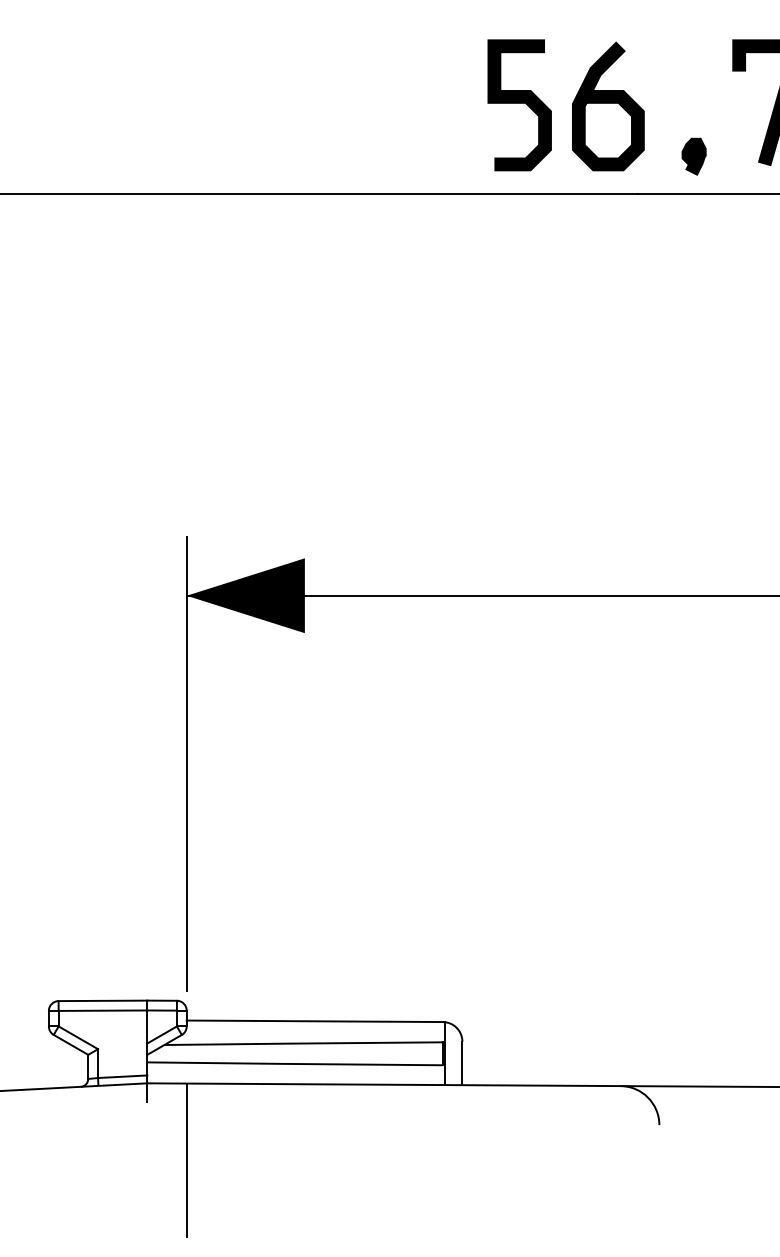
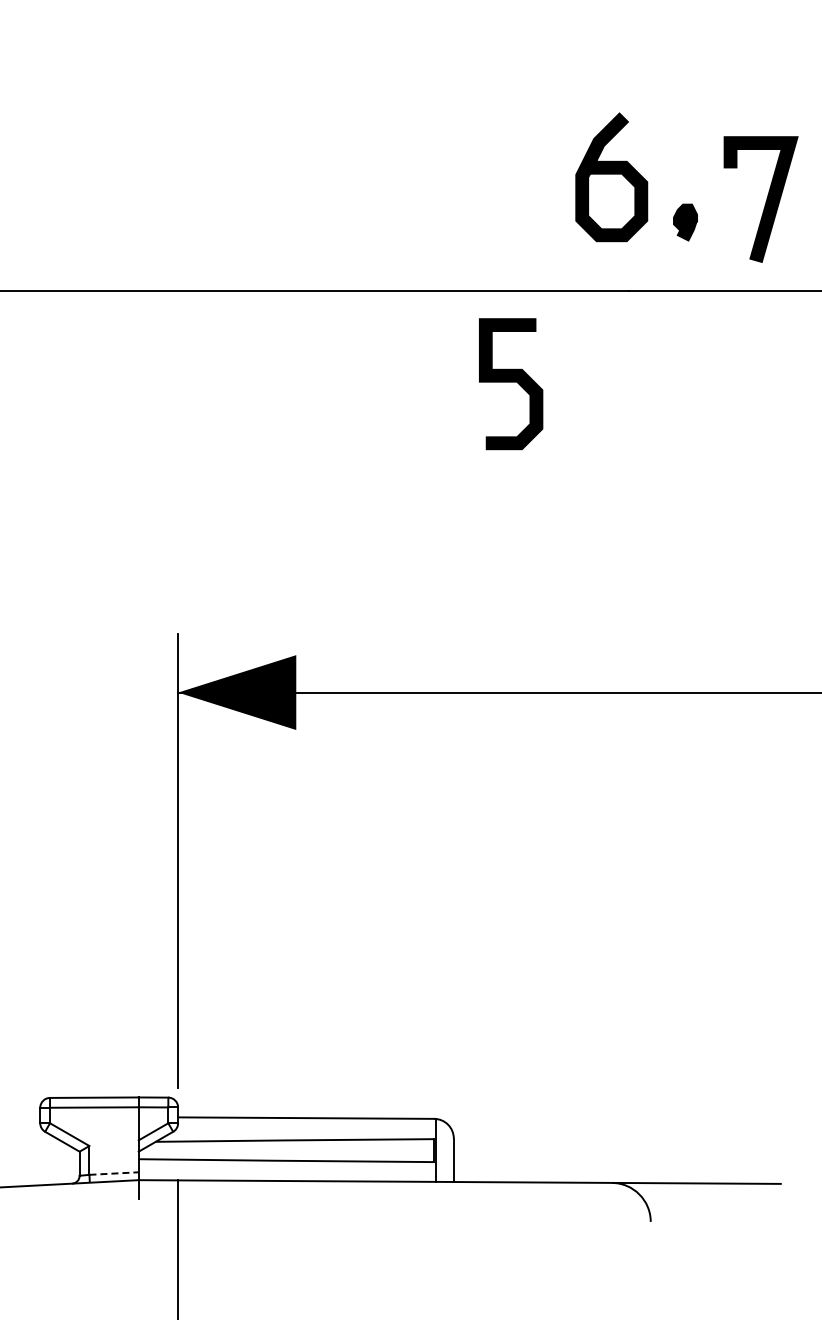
curve: (520, 103) -> (511, 382), moved
curve: (608, 103) -> (611, 174), moved
part: (694, 156) -> (685, 222), moved
line: (123, 1076) -> (114, 1173), solid -> dashed

